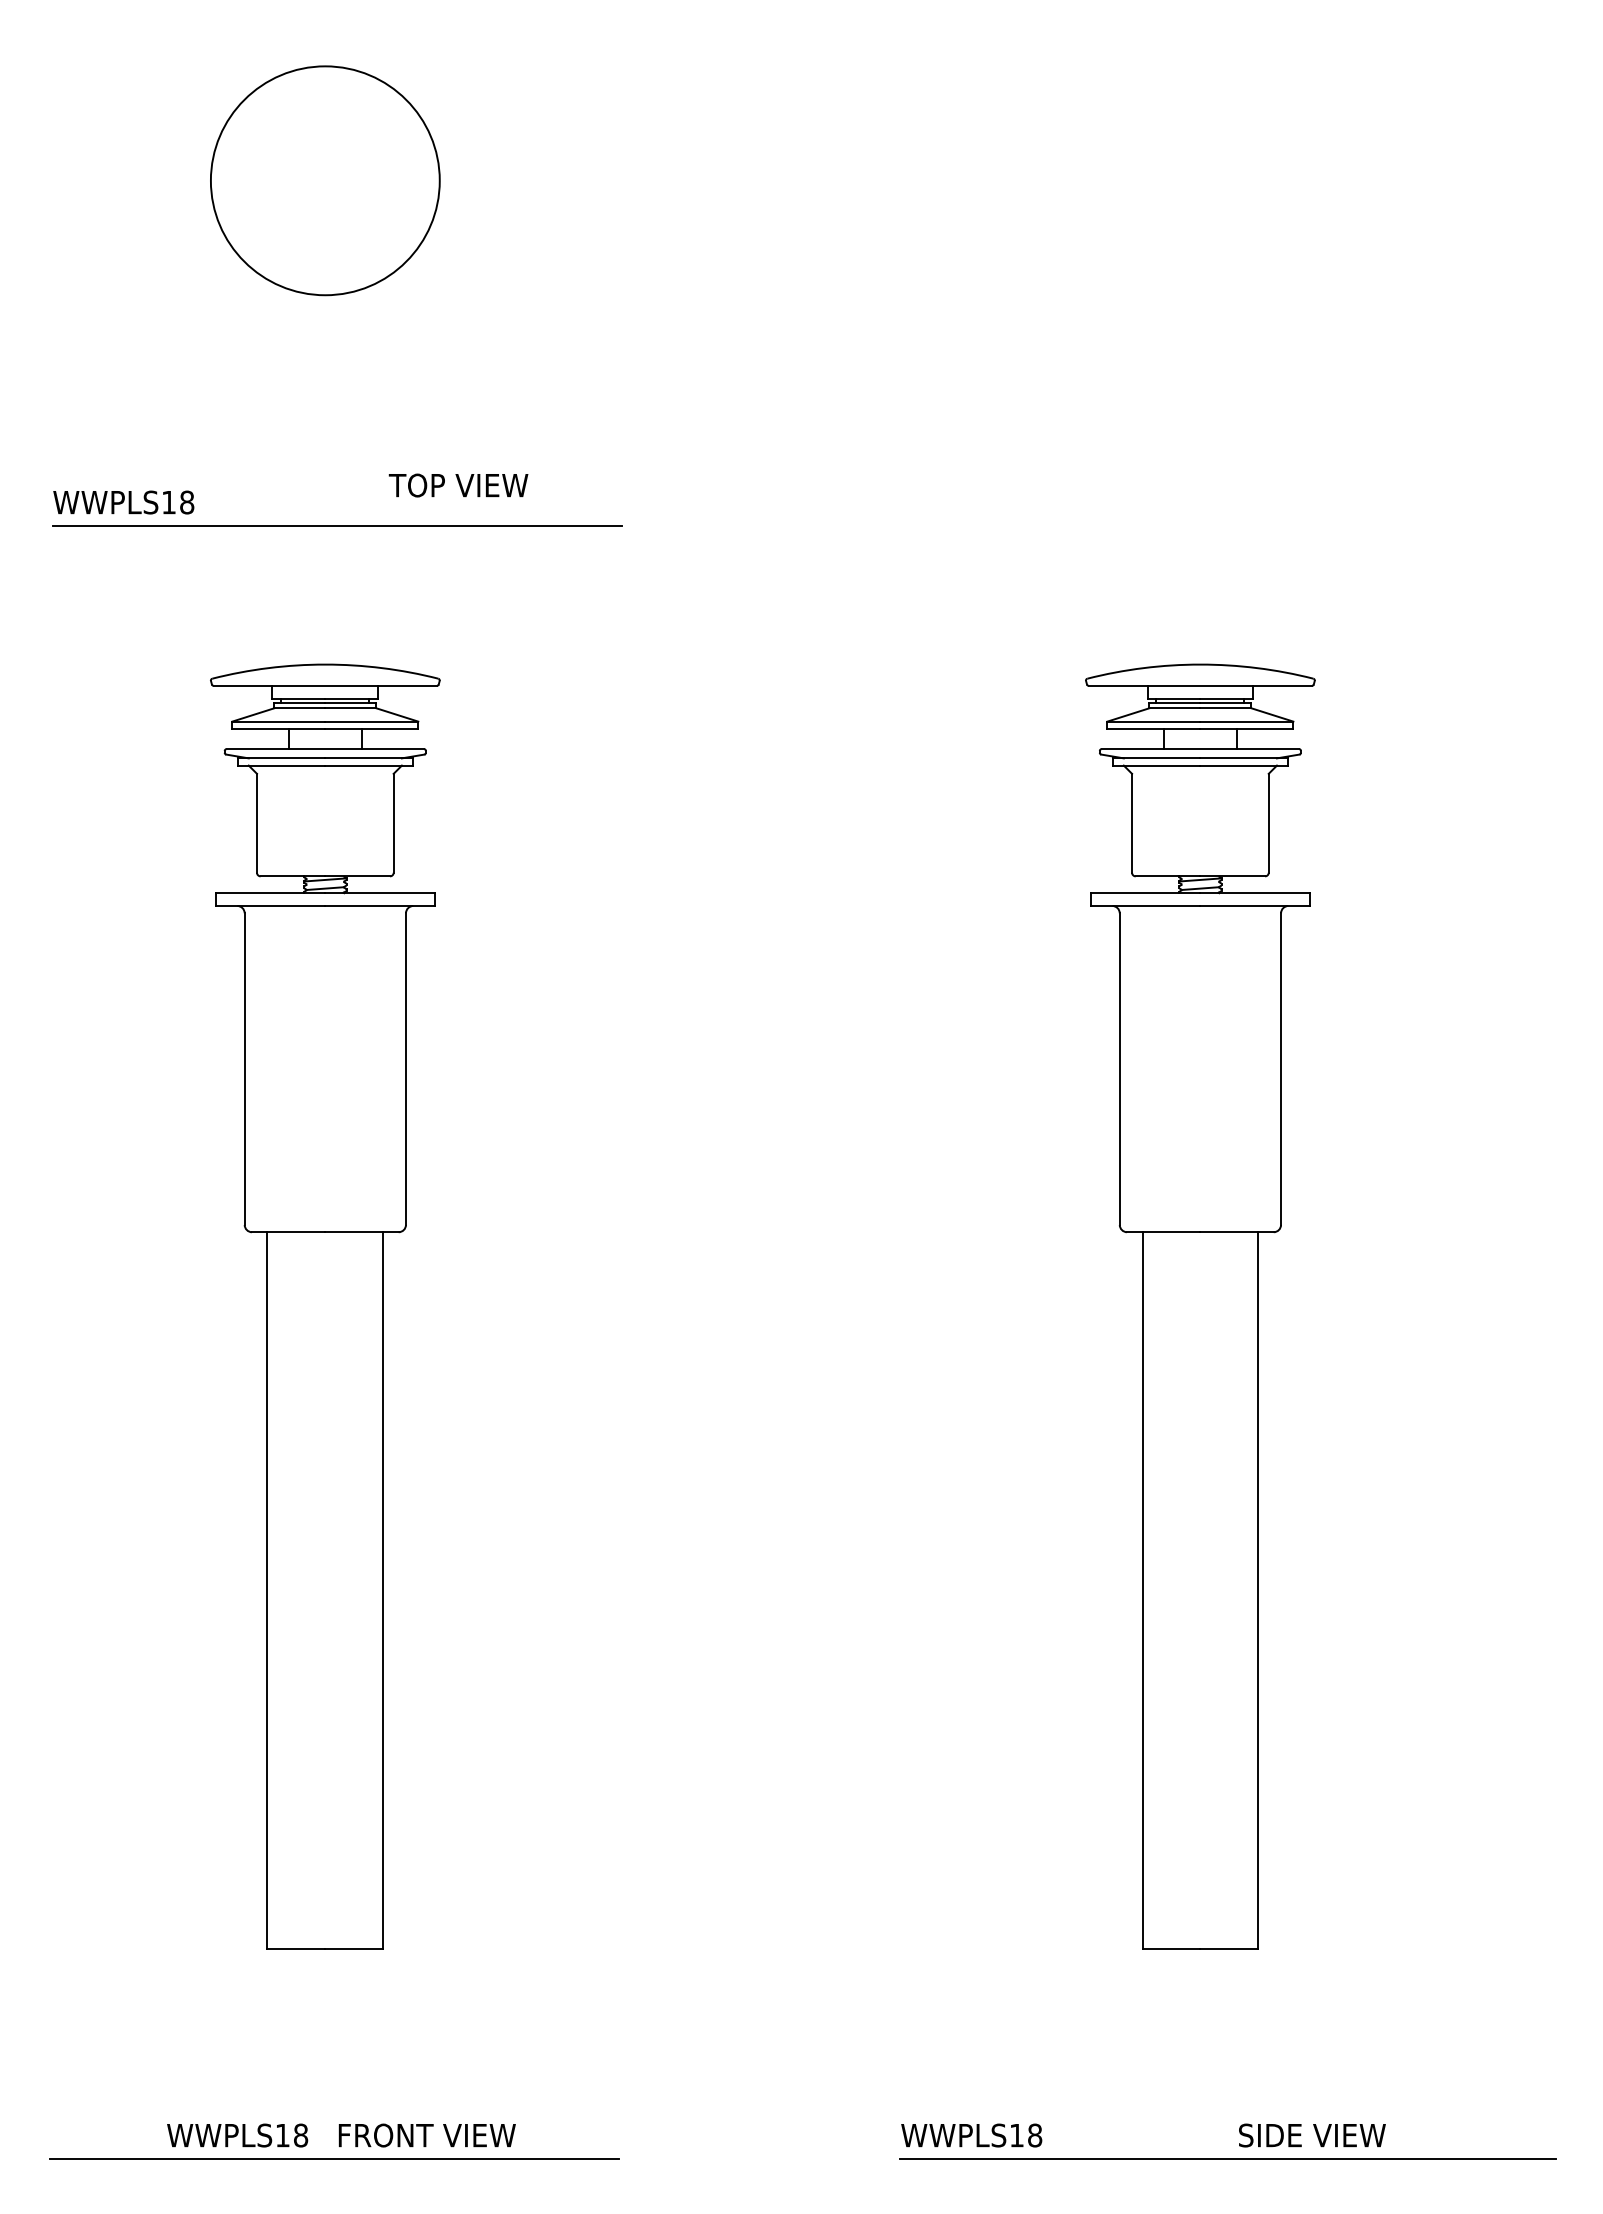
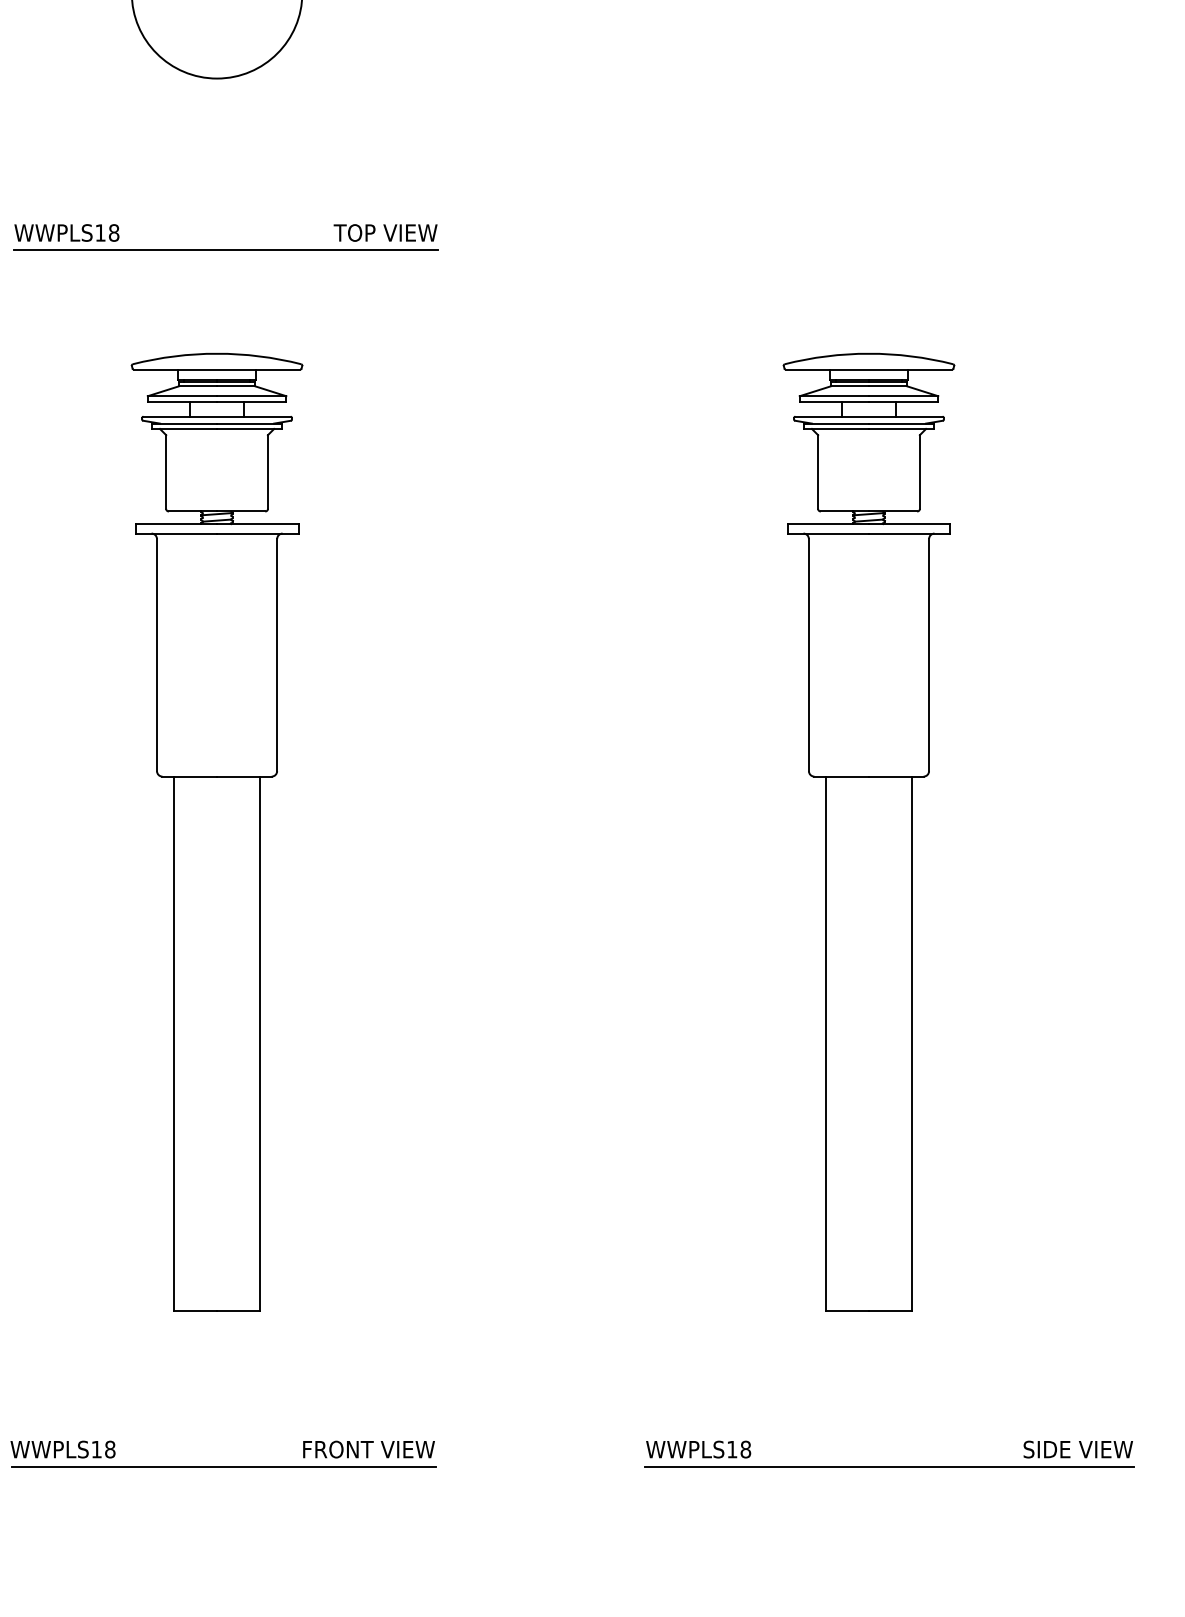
text: (458, 485) -> (385, 232), moved
text: (237, 2135) -> (62, 1449), moved
text: (426, 2135) -> (368, 1449), moved
text: (1312, 2135) -> (1078, 1449), moved

